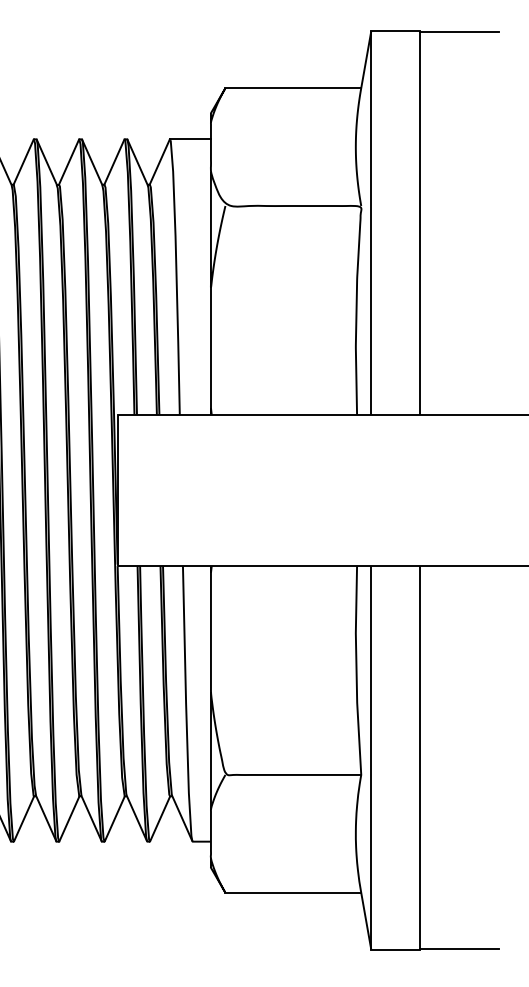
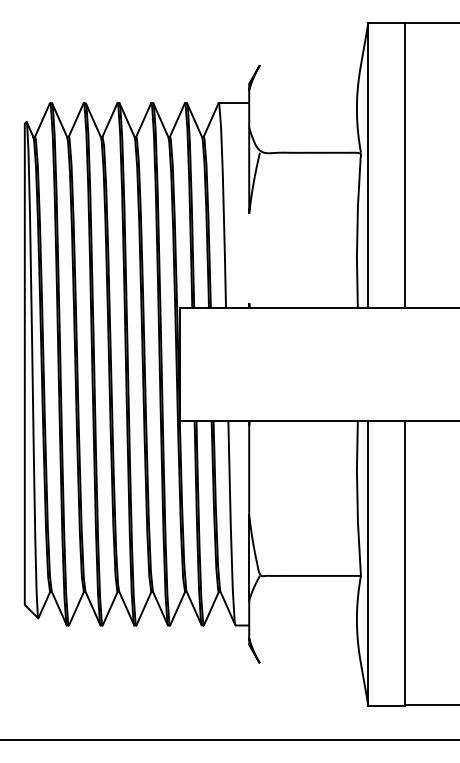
line: (292, 88) -> (309, 65), removed
line: (211, 348) -> (249, 258), removed
line: (292, 892) -> (309, 663), removed

